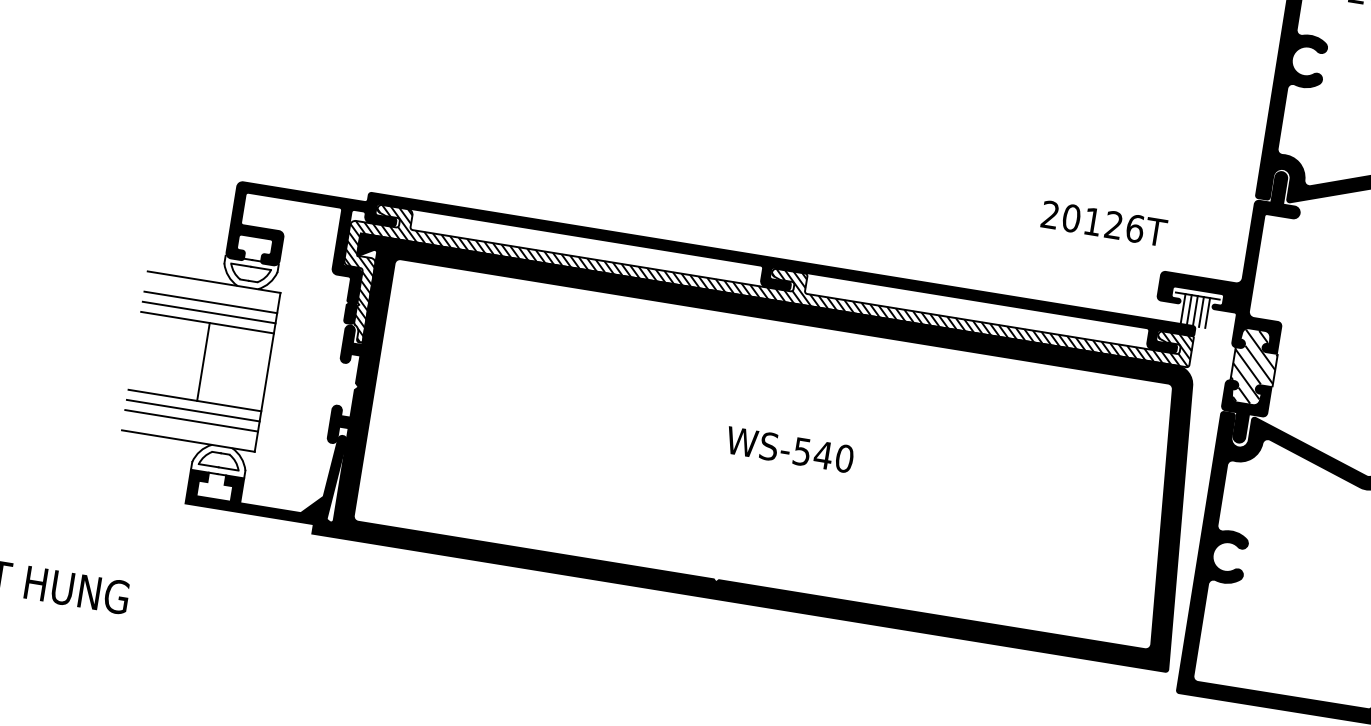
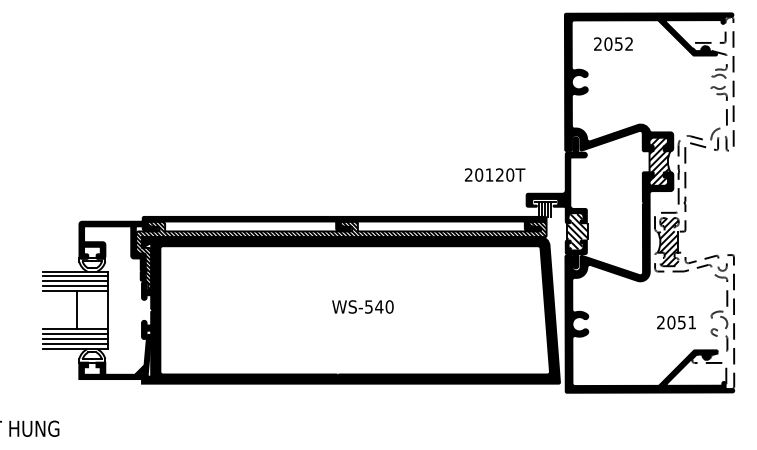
text: (1135, 227) -> (510, 174), 20126T -> 20120T
line: (211, 292) -> (75, 276), added
line: (189, 431) -> (75, 344), added

